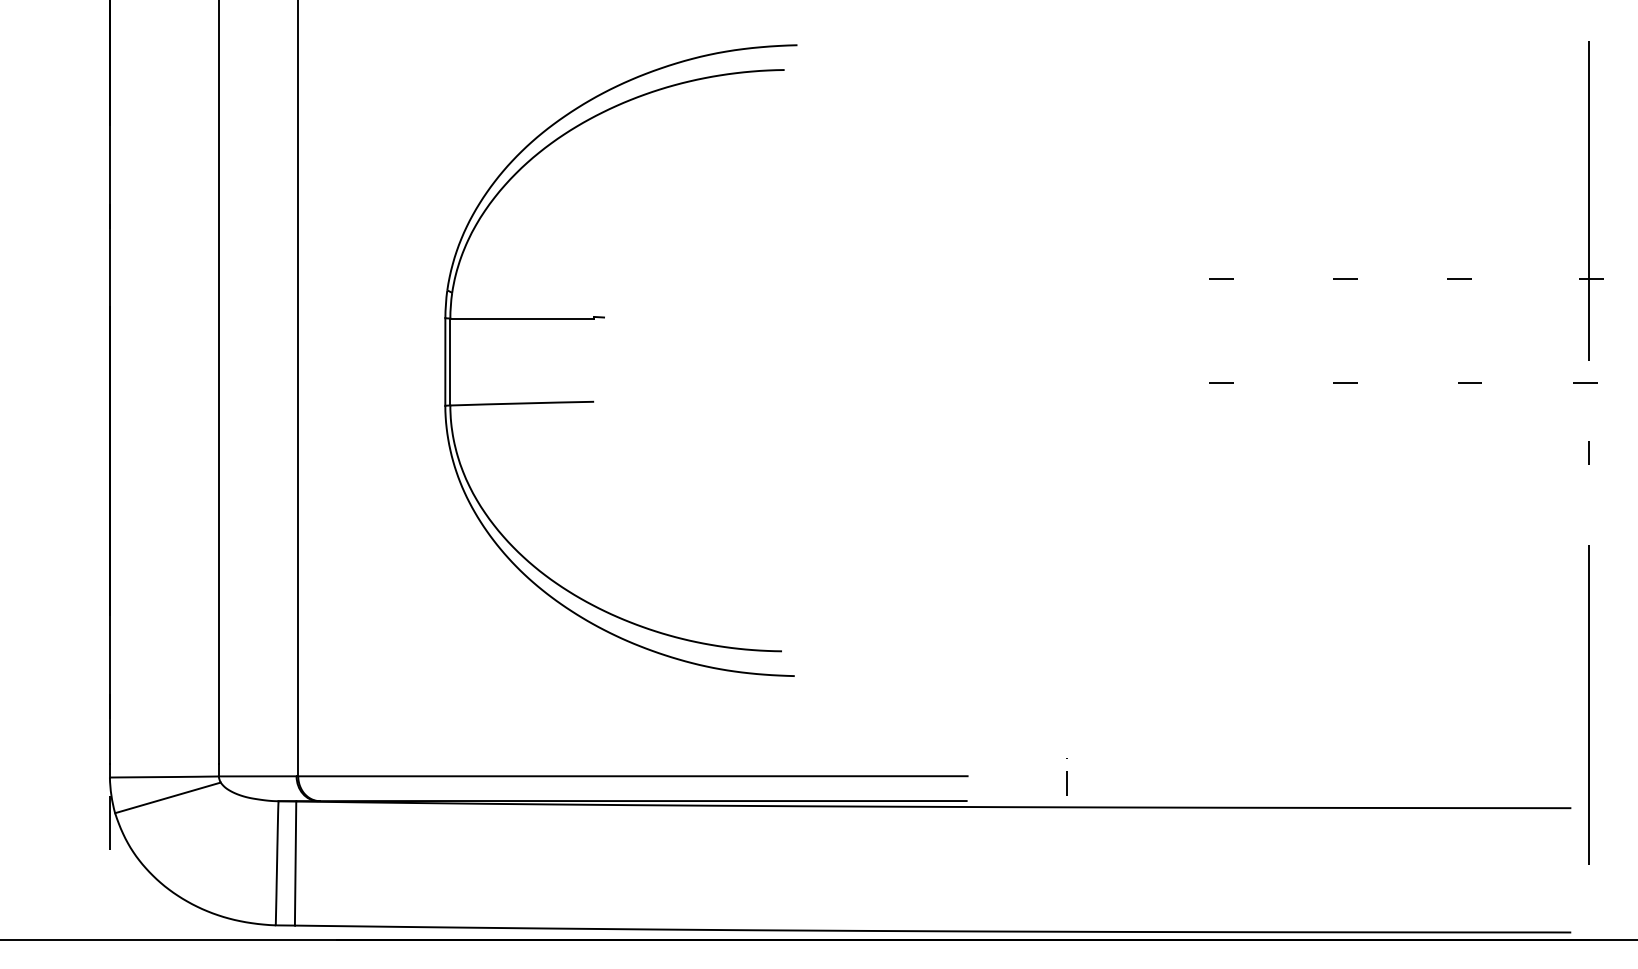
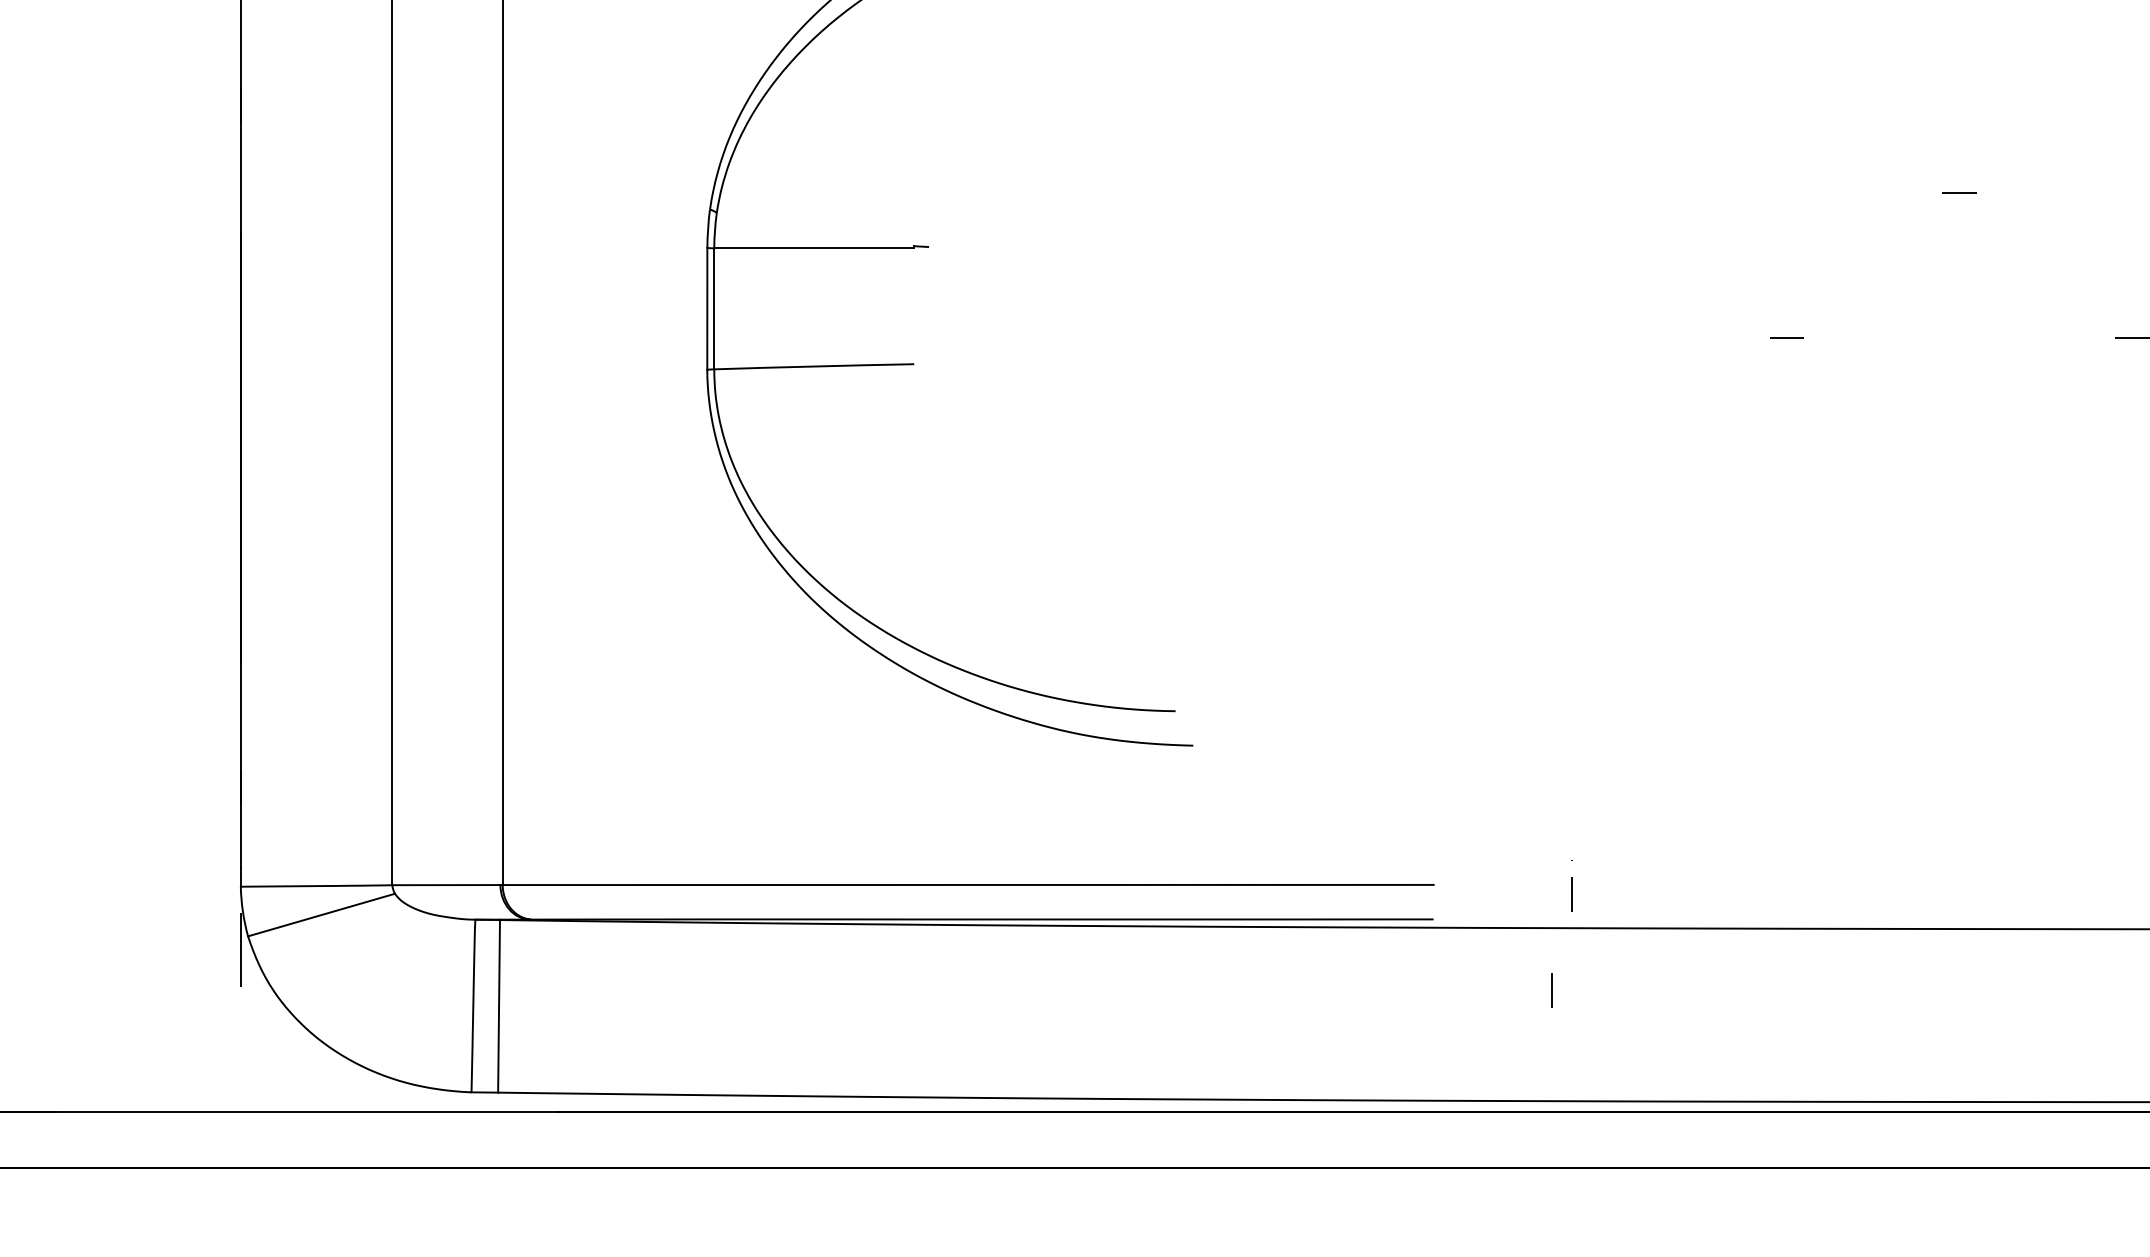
line: (1221, 278) -> (1786, 192), removed
line: (1459, 278) -> (2117, 192), removed
line: (1345, 382) -> (1959, 337), removed
line: (1052, 852) -> (1551, 990), added

